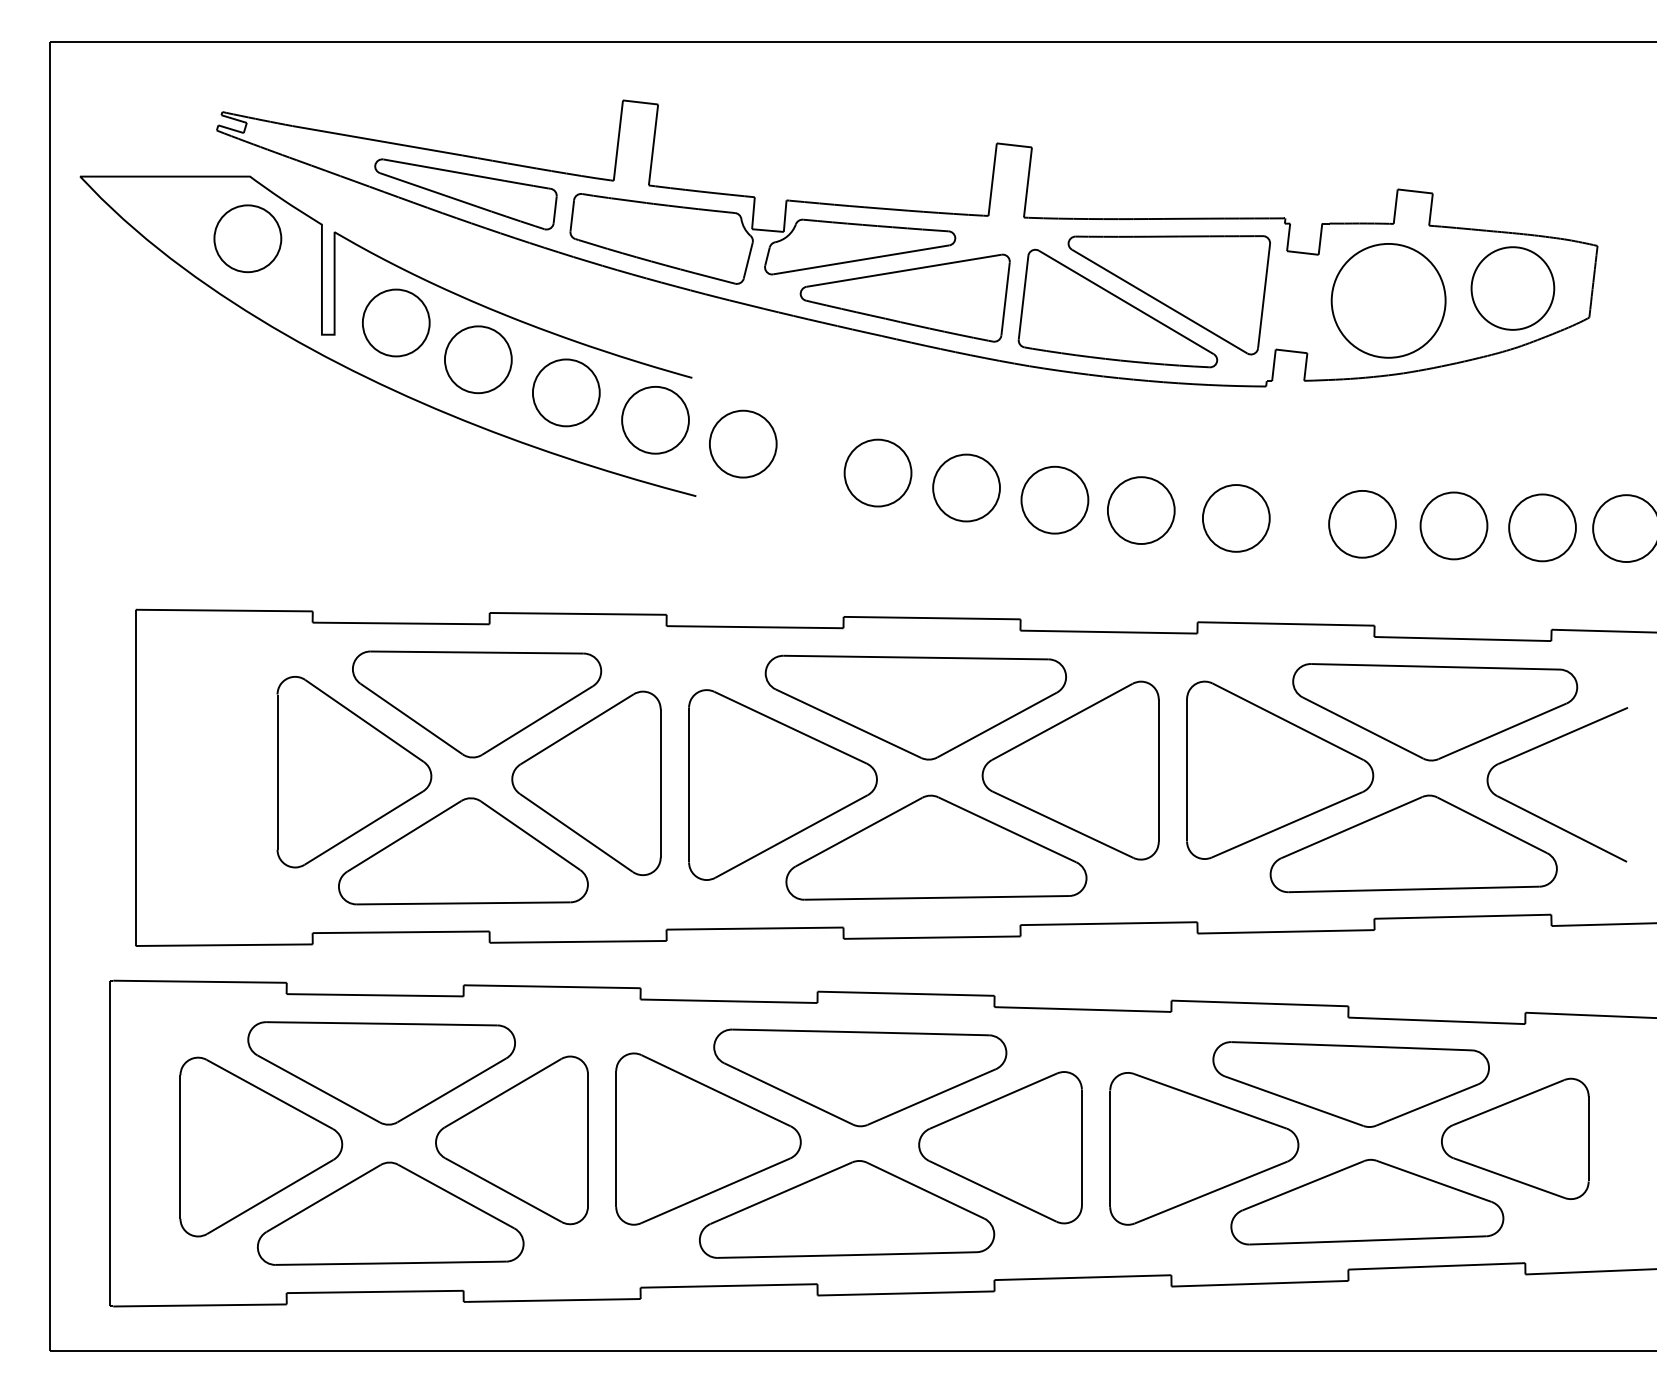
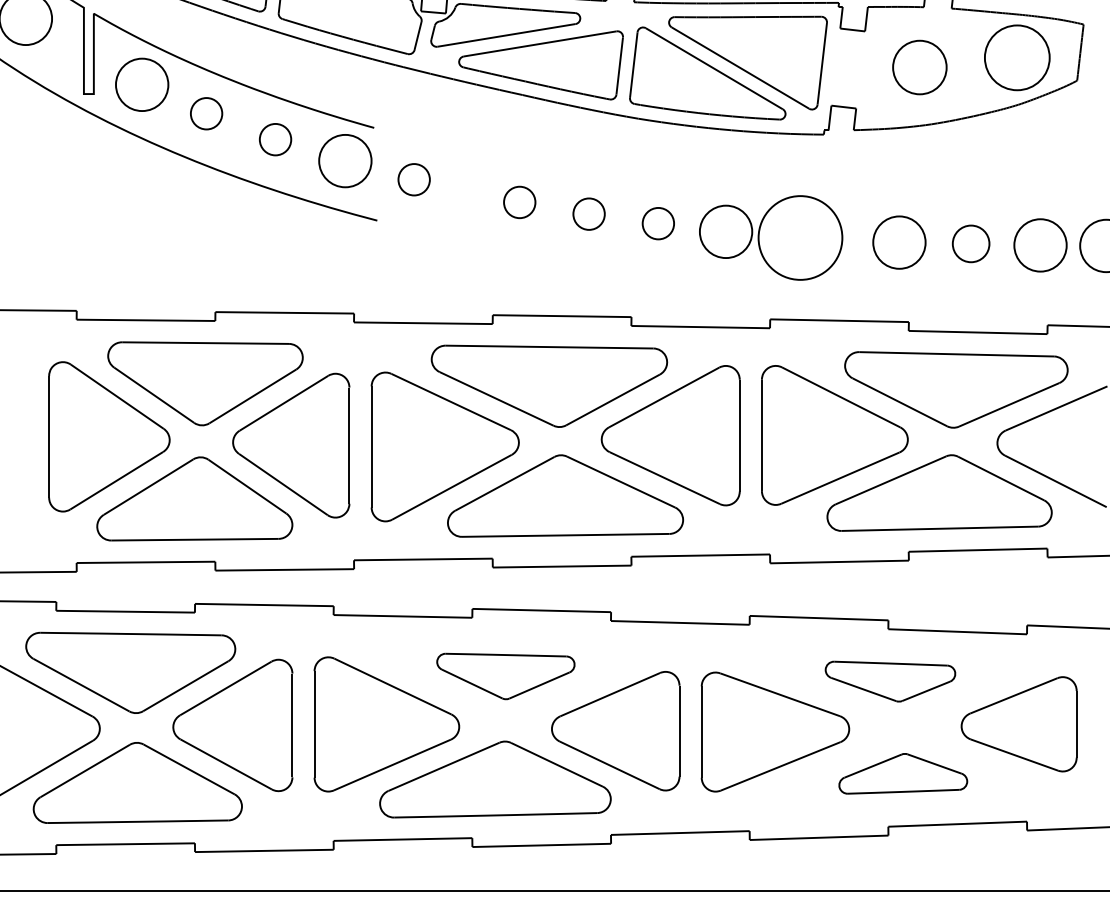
part: (1388, 300) -> (919, 67), size x0.6
part: (478, 359) -> (206, 113), size x0.6
part: (566, 392) -> (275, 139), size x0.6
part: (743, 443) -> (414, 179), size x0.6
part: (877, 472) -> (519, 202), size x0.6
part: (966, 487) -> (589, 213), size x0.6
part: (1054, 499) -> (658, 223), size x0.6
part: (1236, 518) -> (800, 238), size x1.6
part: (1453, 525) -> (970, 243), size x0.7
part: (860, 1077) -> (506, 676), size x0.6
part: (1350, 1084) -> (890, 681), size x0.6
part: (1367, 1201) -> (903, 773), size x0.6

